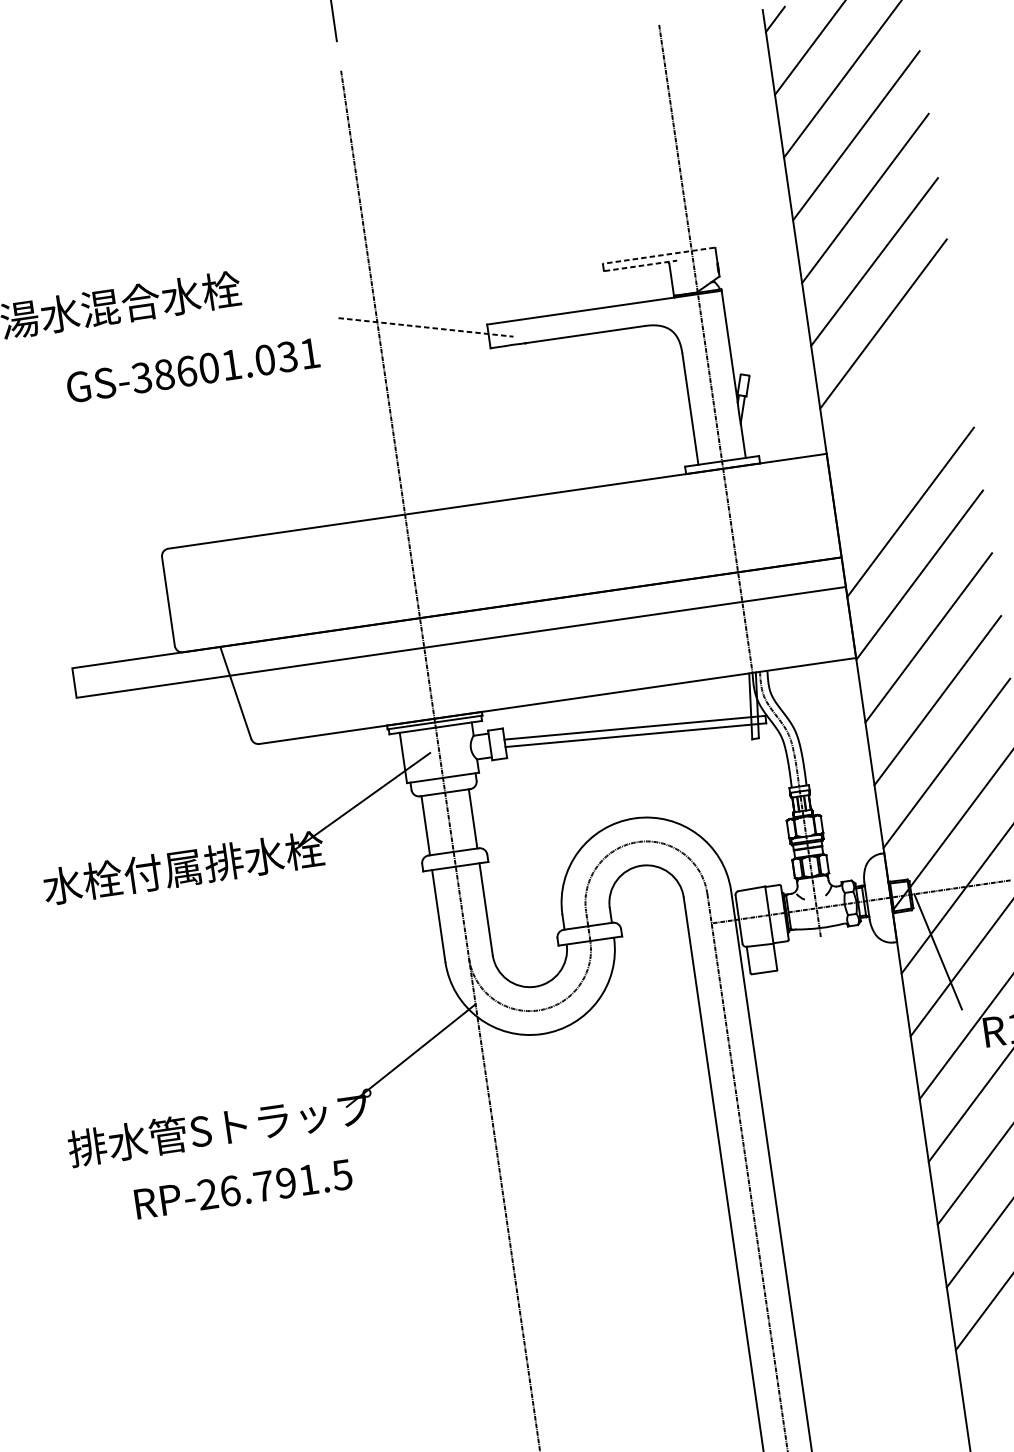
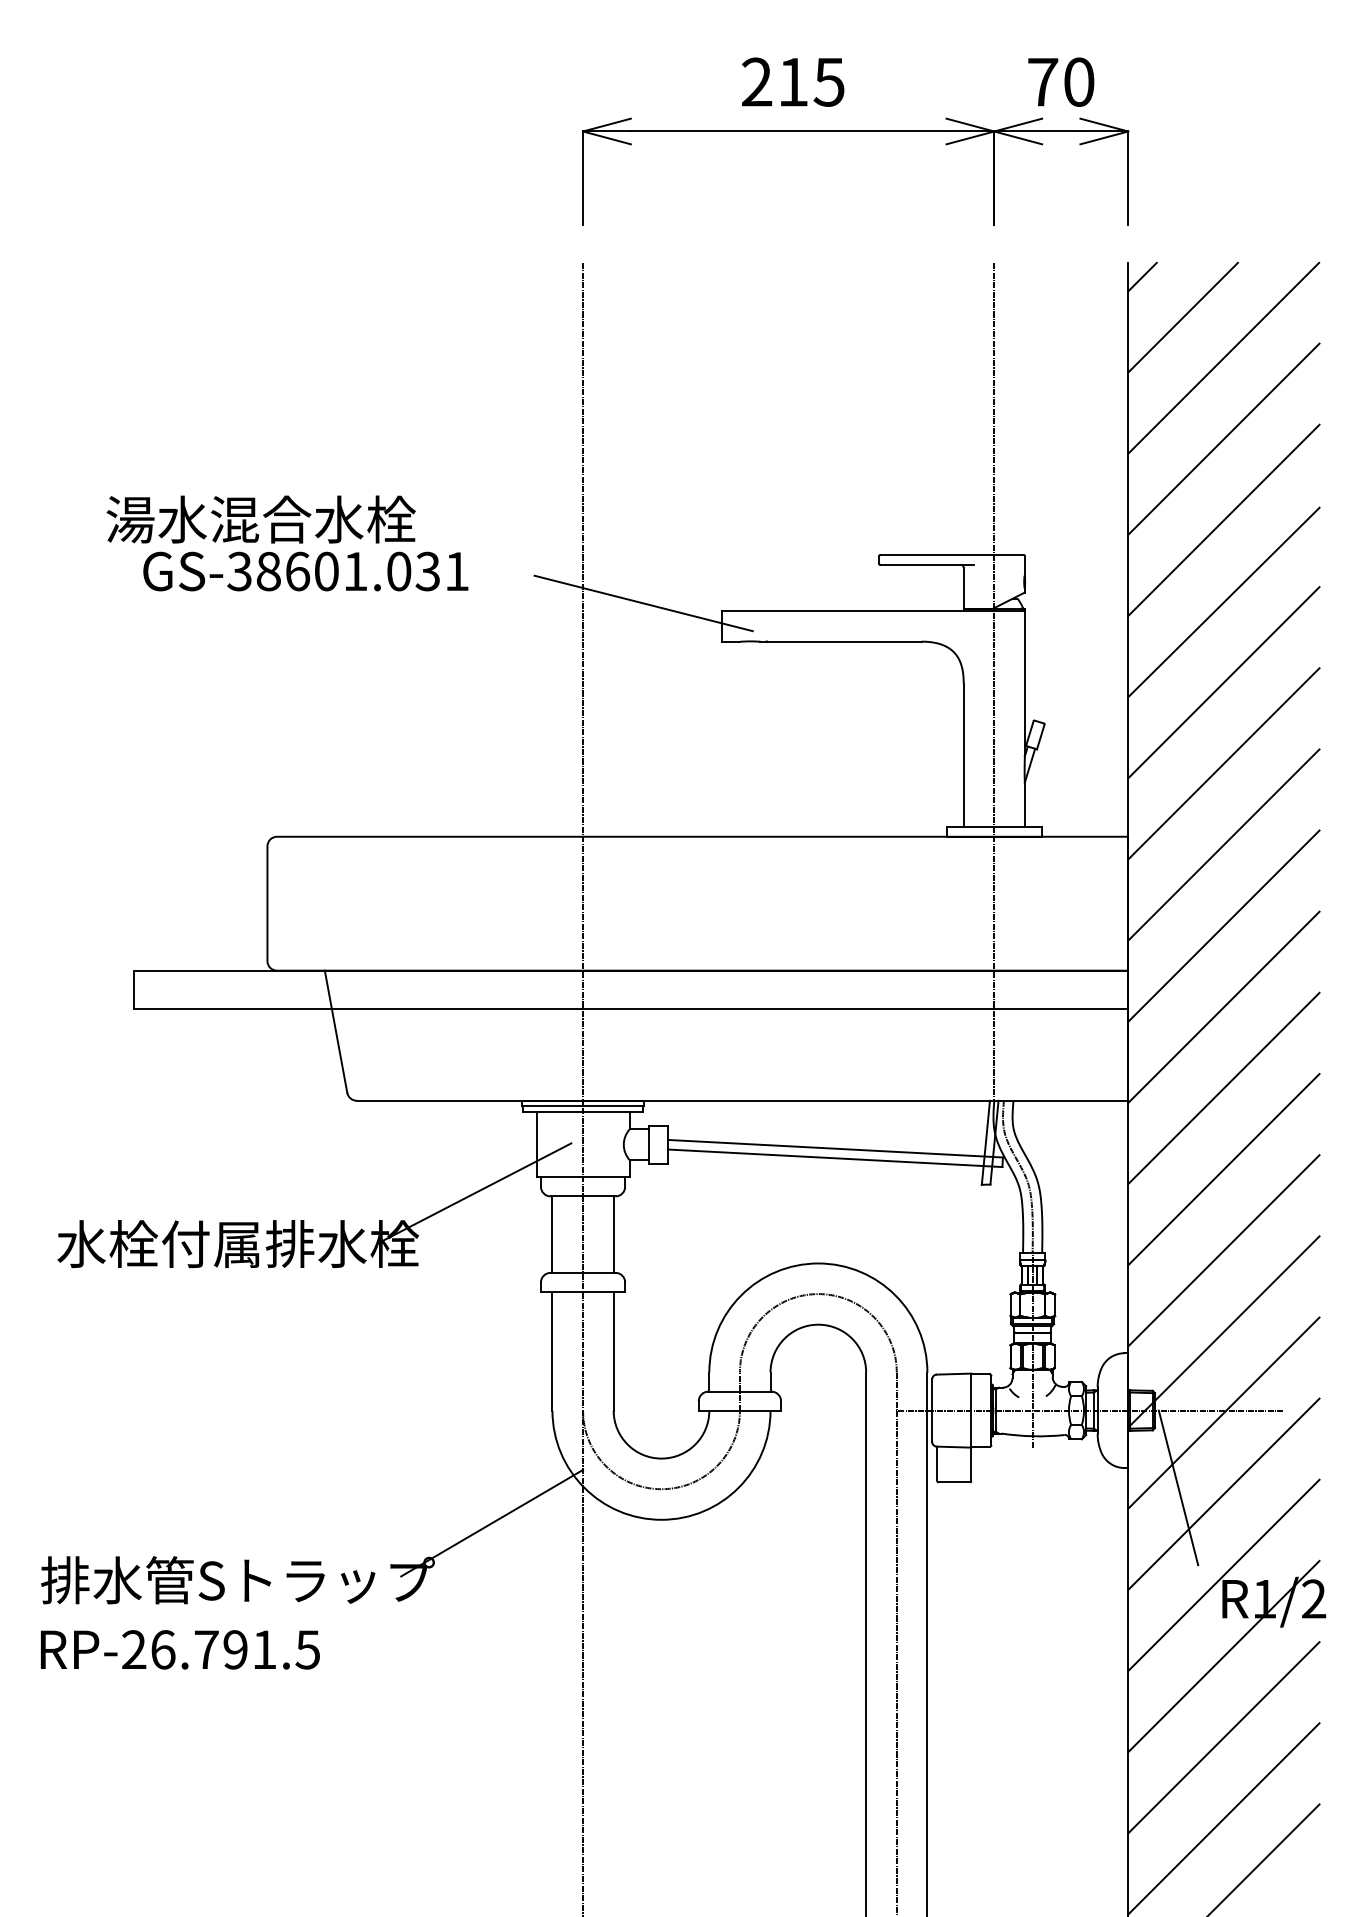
line: (659, 255) -> (952, 555), dashed -> solid
line: (641, 265) -> (927, 564), dashed -> solid
line: (425, 327) -> (643, 603), dashed -> solid
text: (192, 370) -> (305, 571), moved
line: (892, 386) -> (1223, 763), added
line: (901, 449) -> (1223, 844), added
text: (243, 1188) -> (180, 1649), moved

